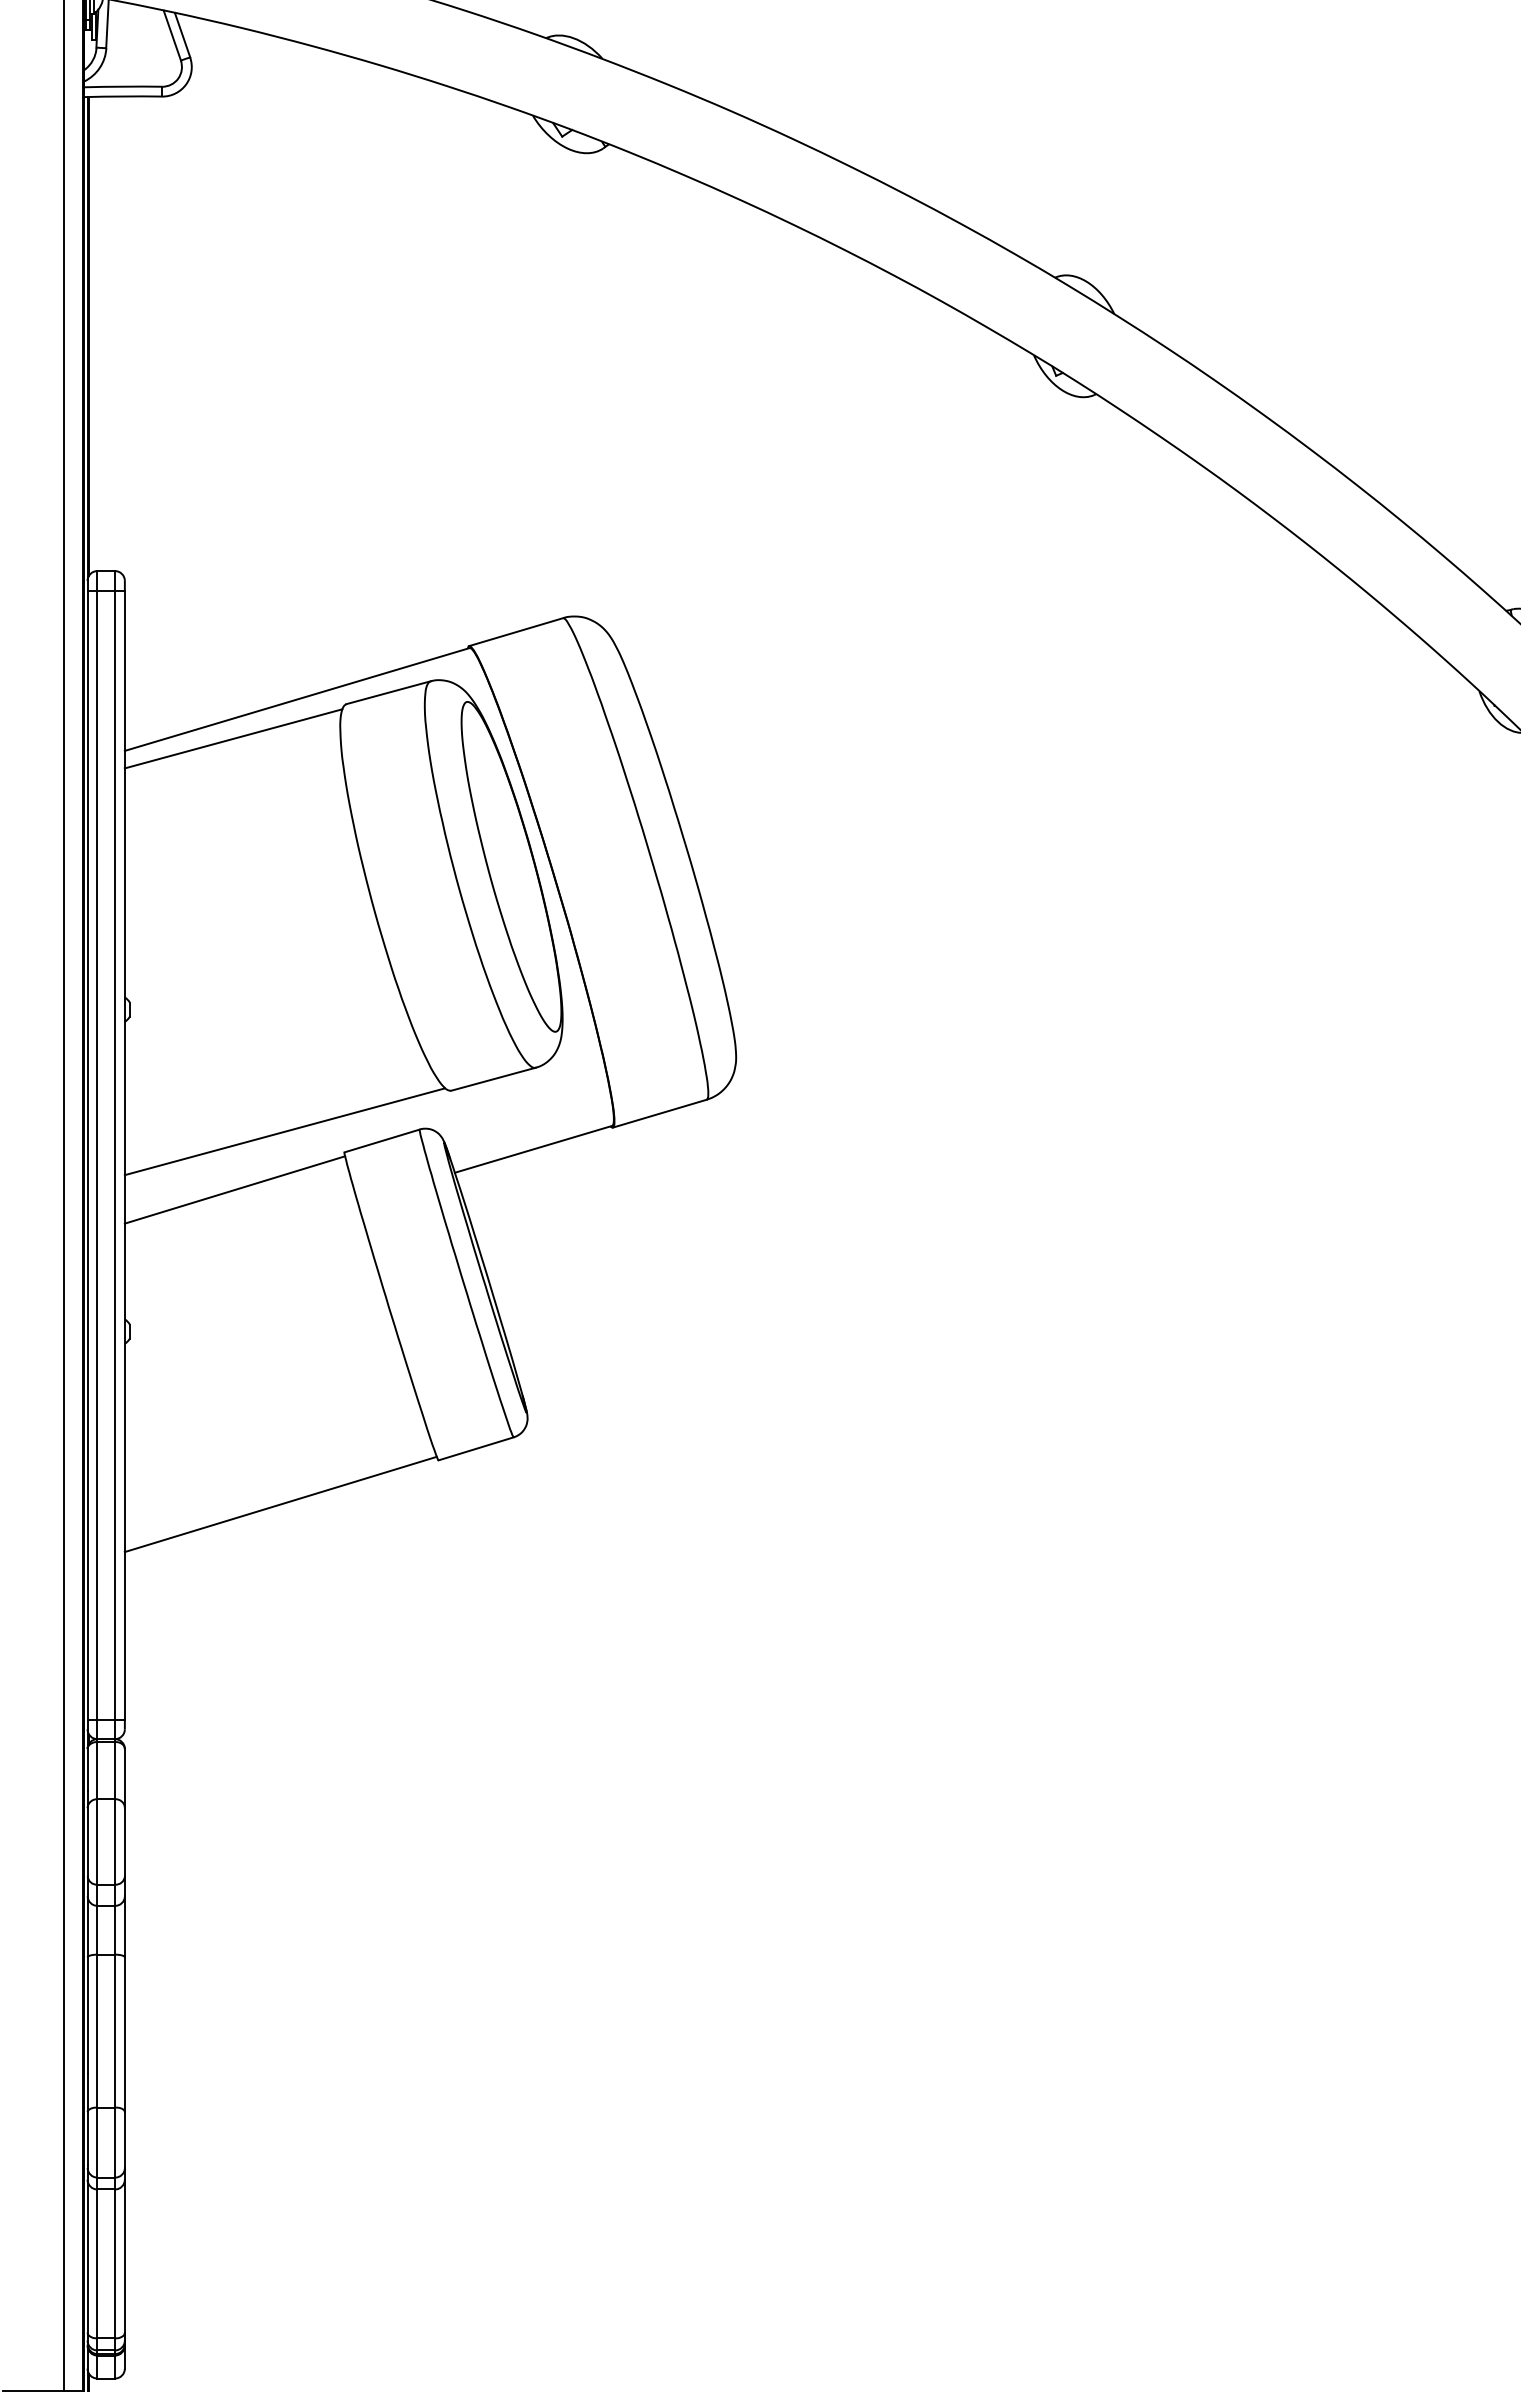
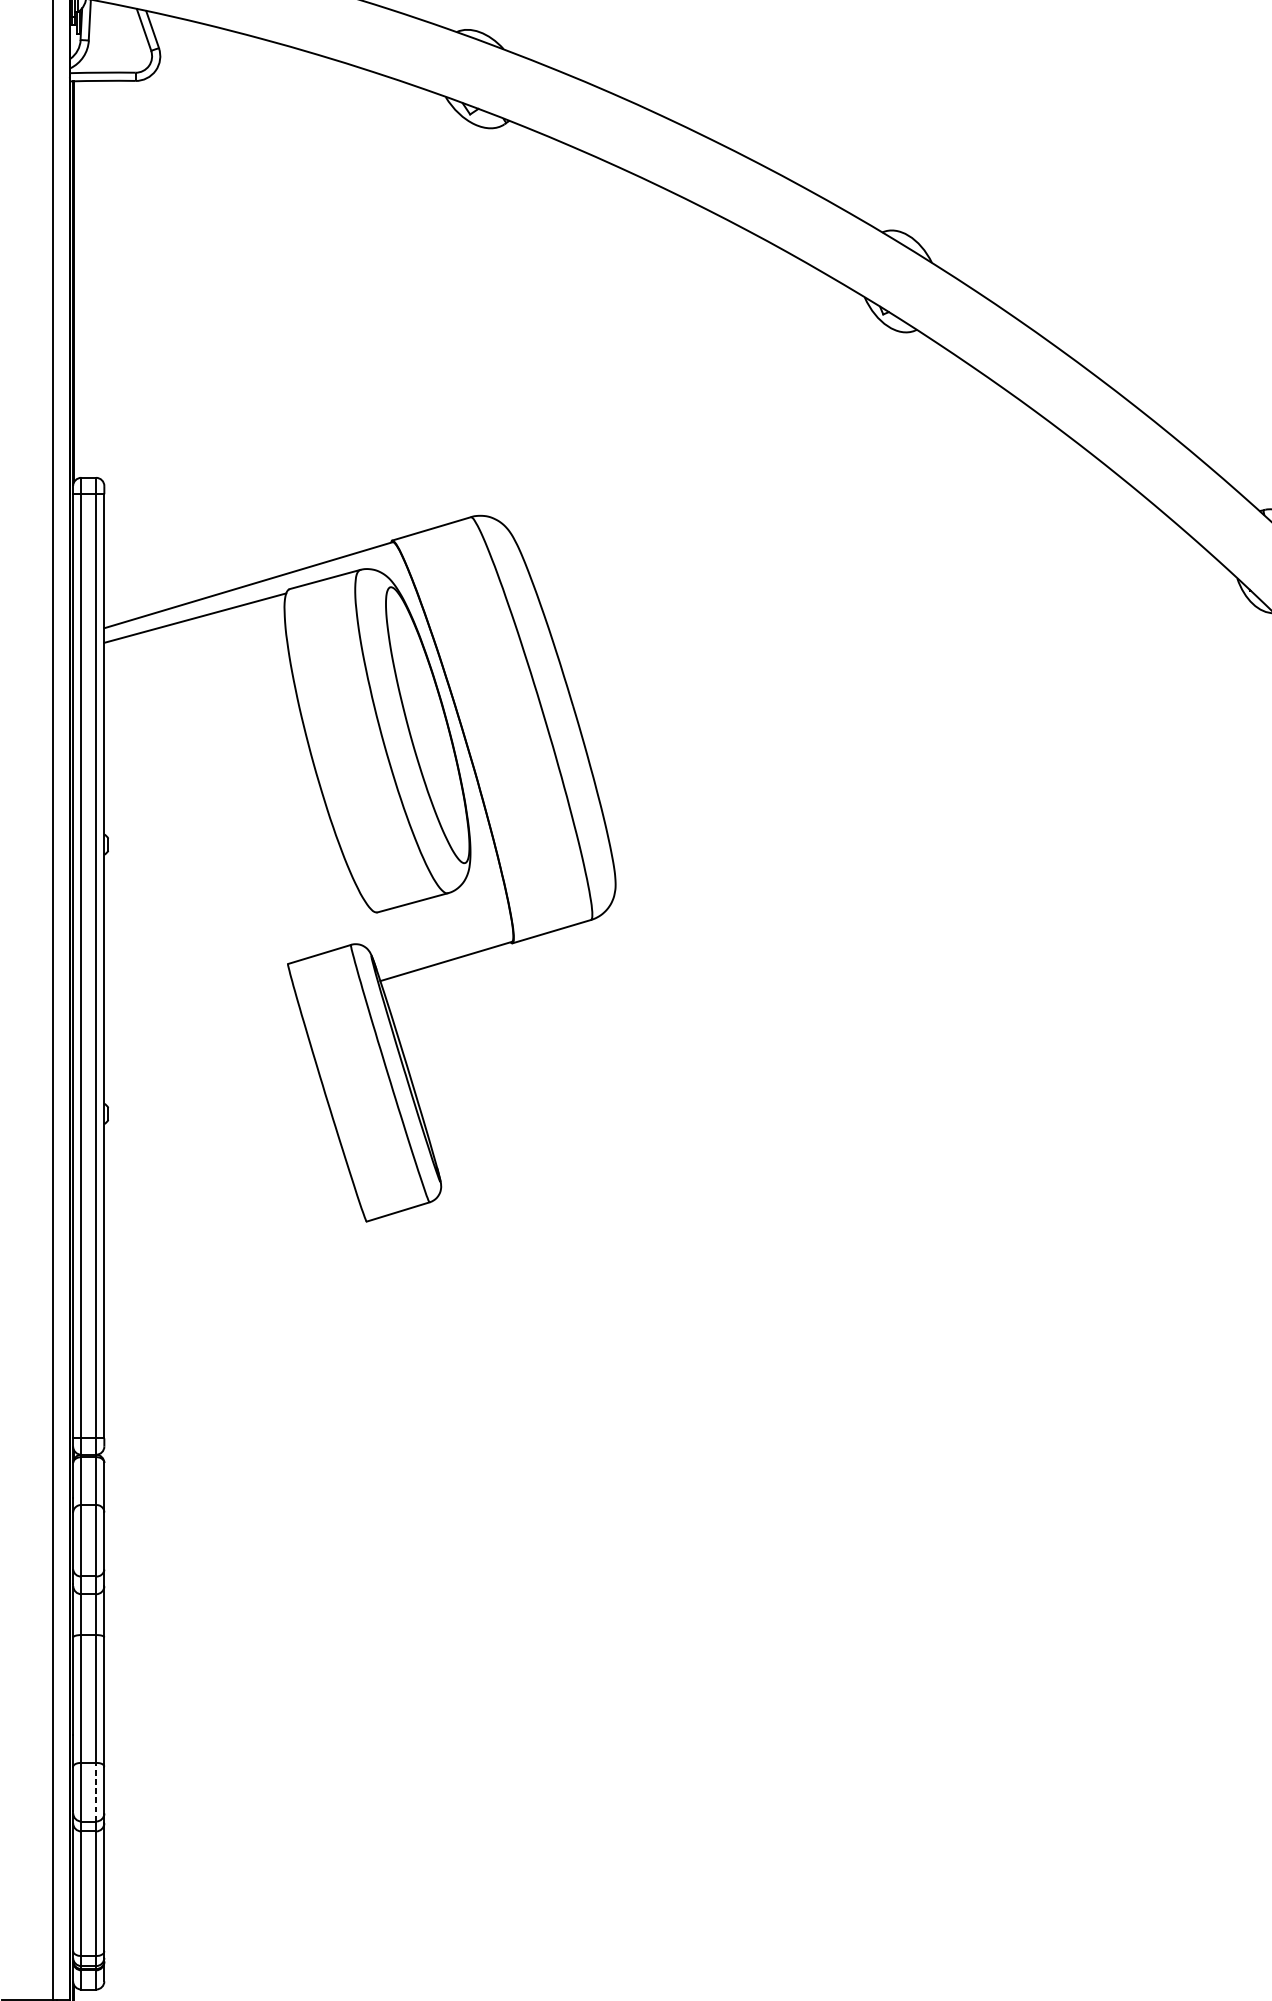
line: (284, 1131) -> (237, 946), removed
line: (234, 1189) -> (196, 995), removed
line: (280, 1504) -> (234, 1258), removed
line: (115, 2142) -> (96, 1792), solid -> dashed

